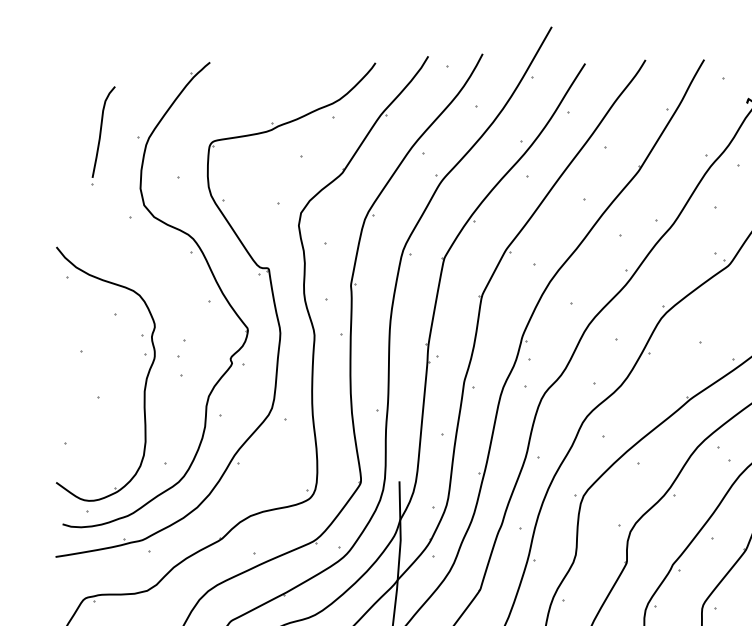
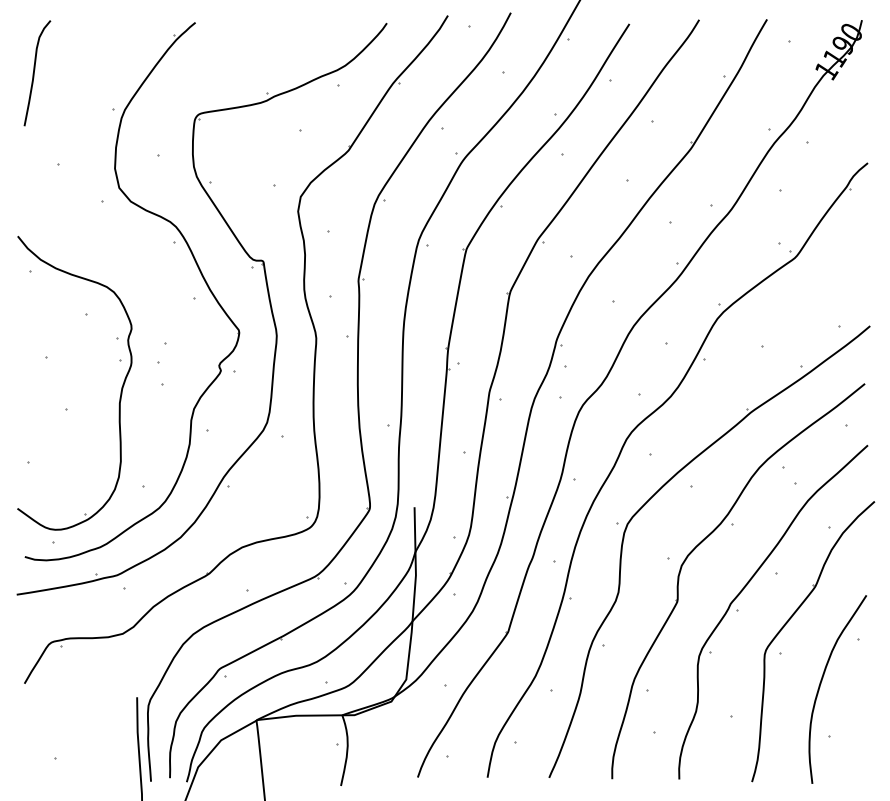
curve: (101, 132) -> (34, 73), moved

